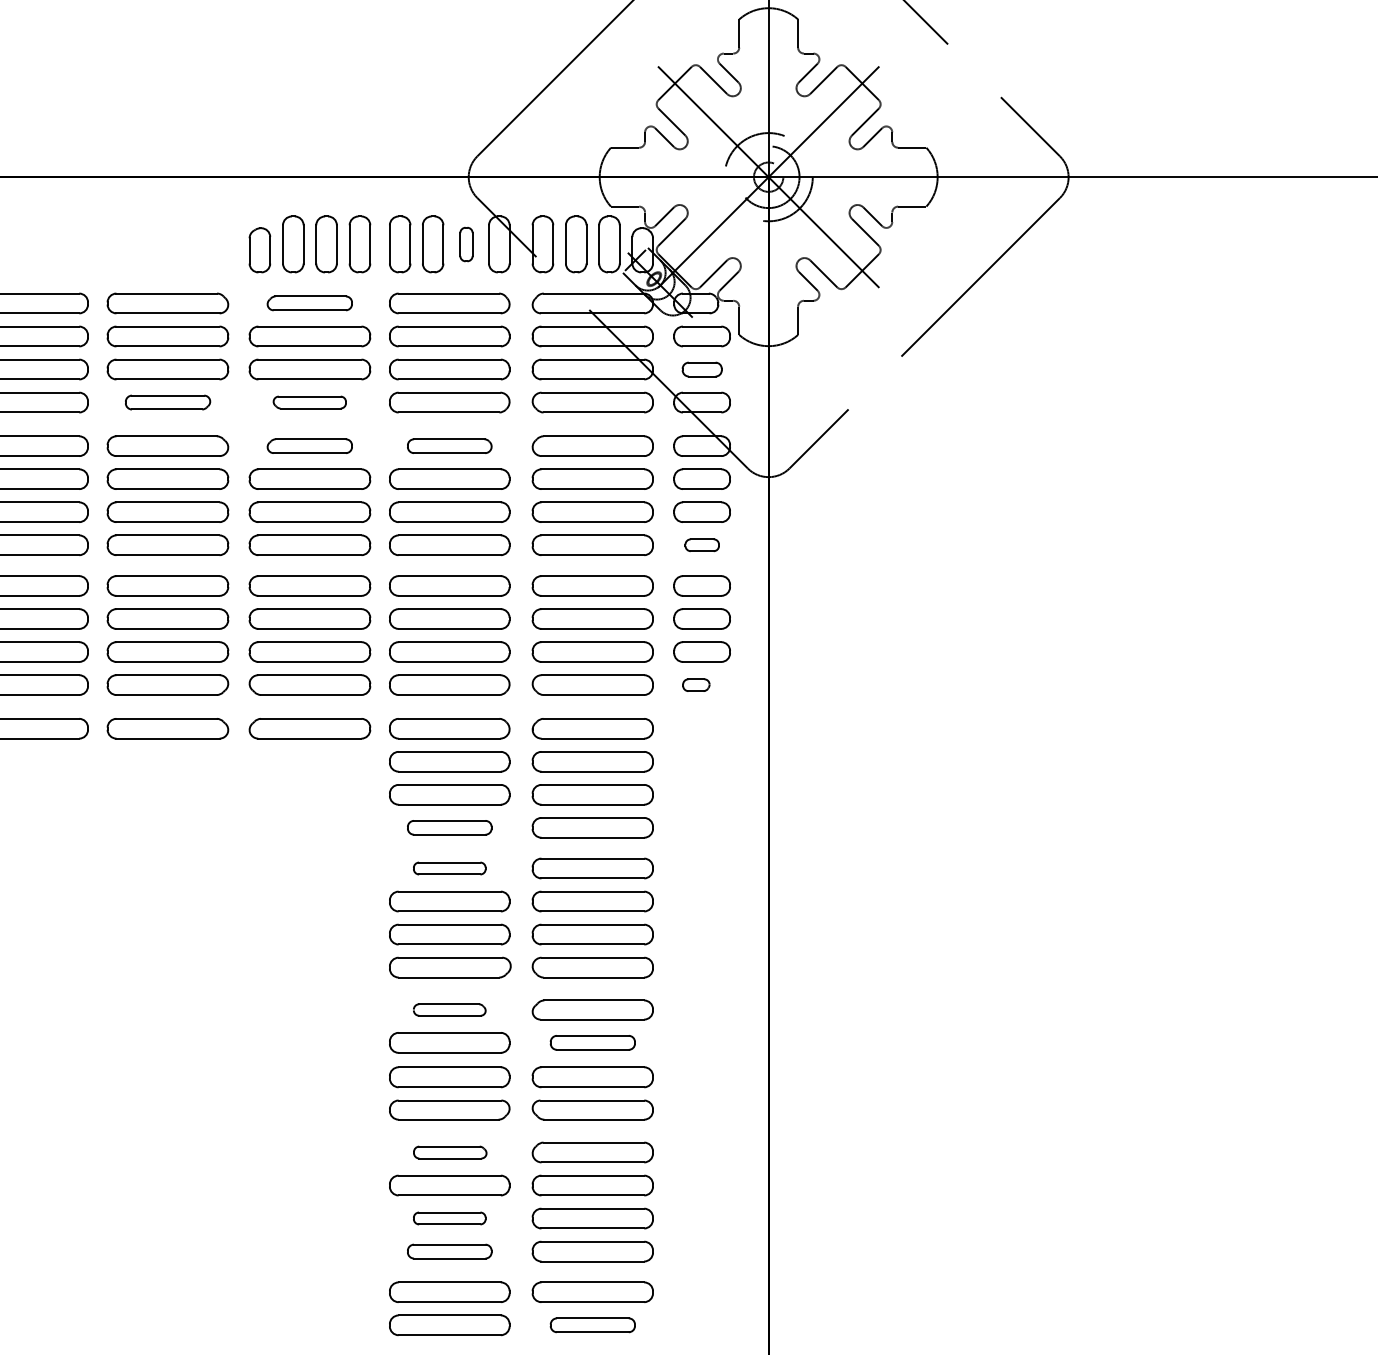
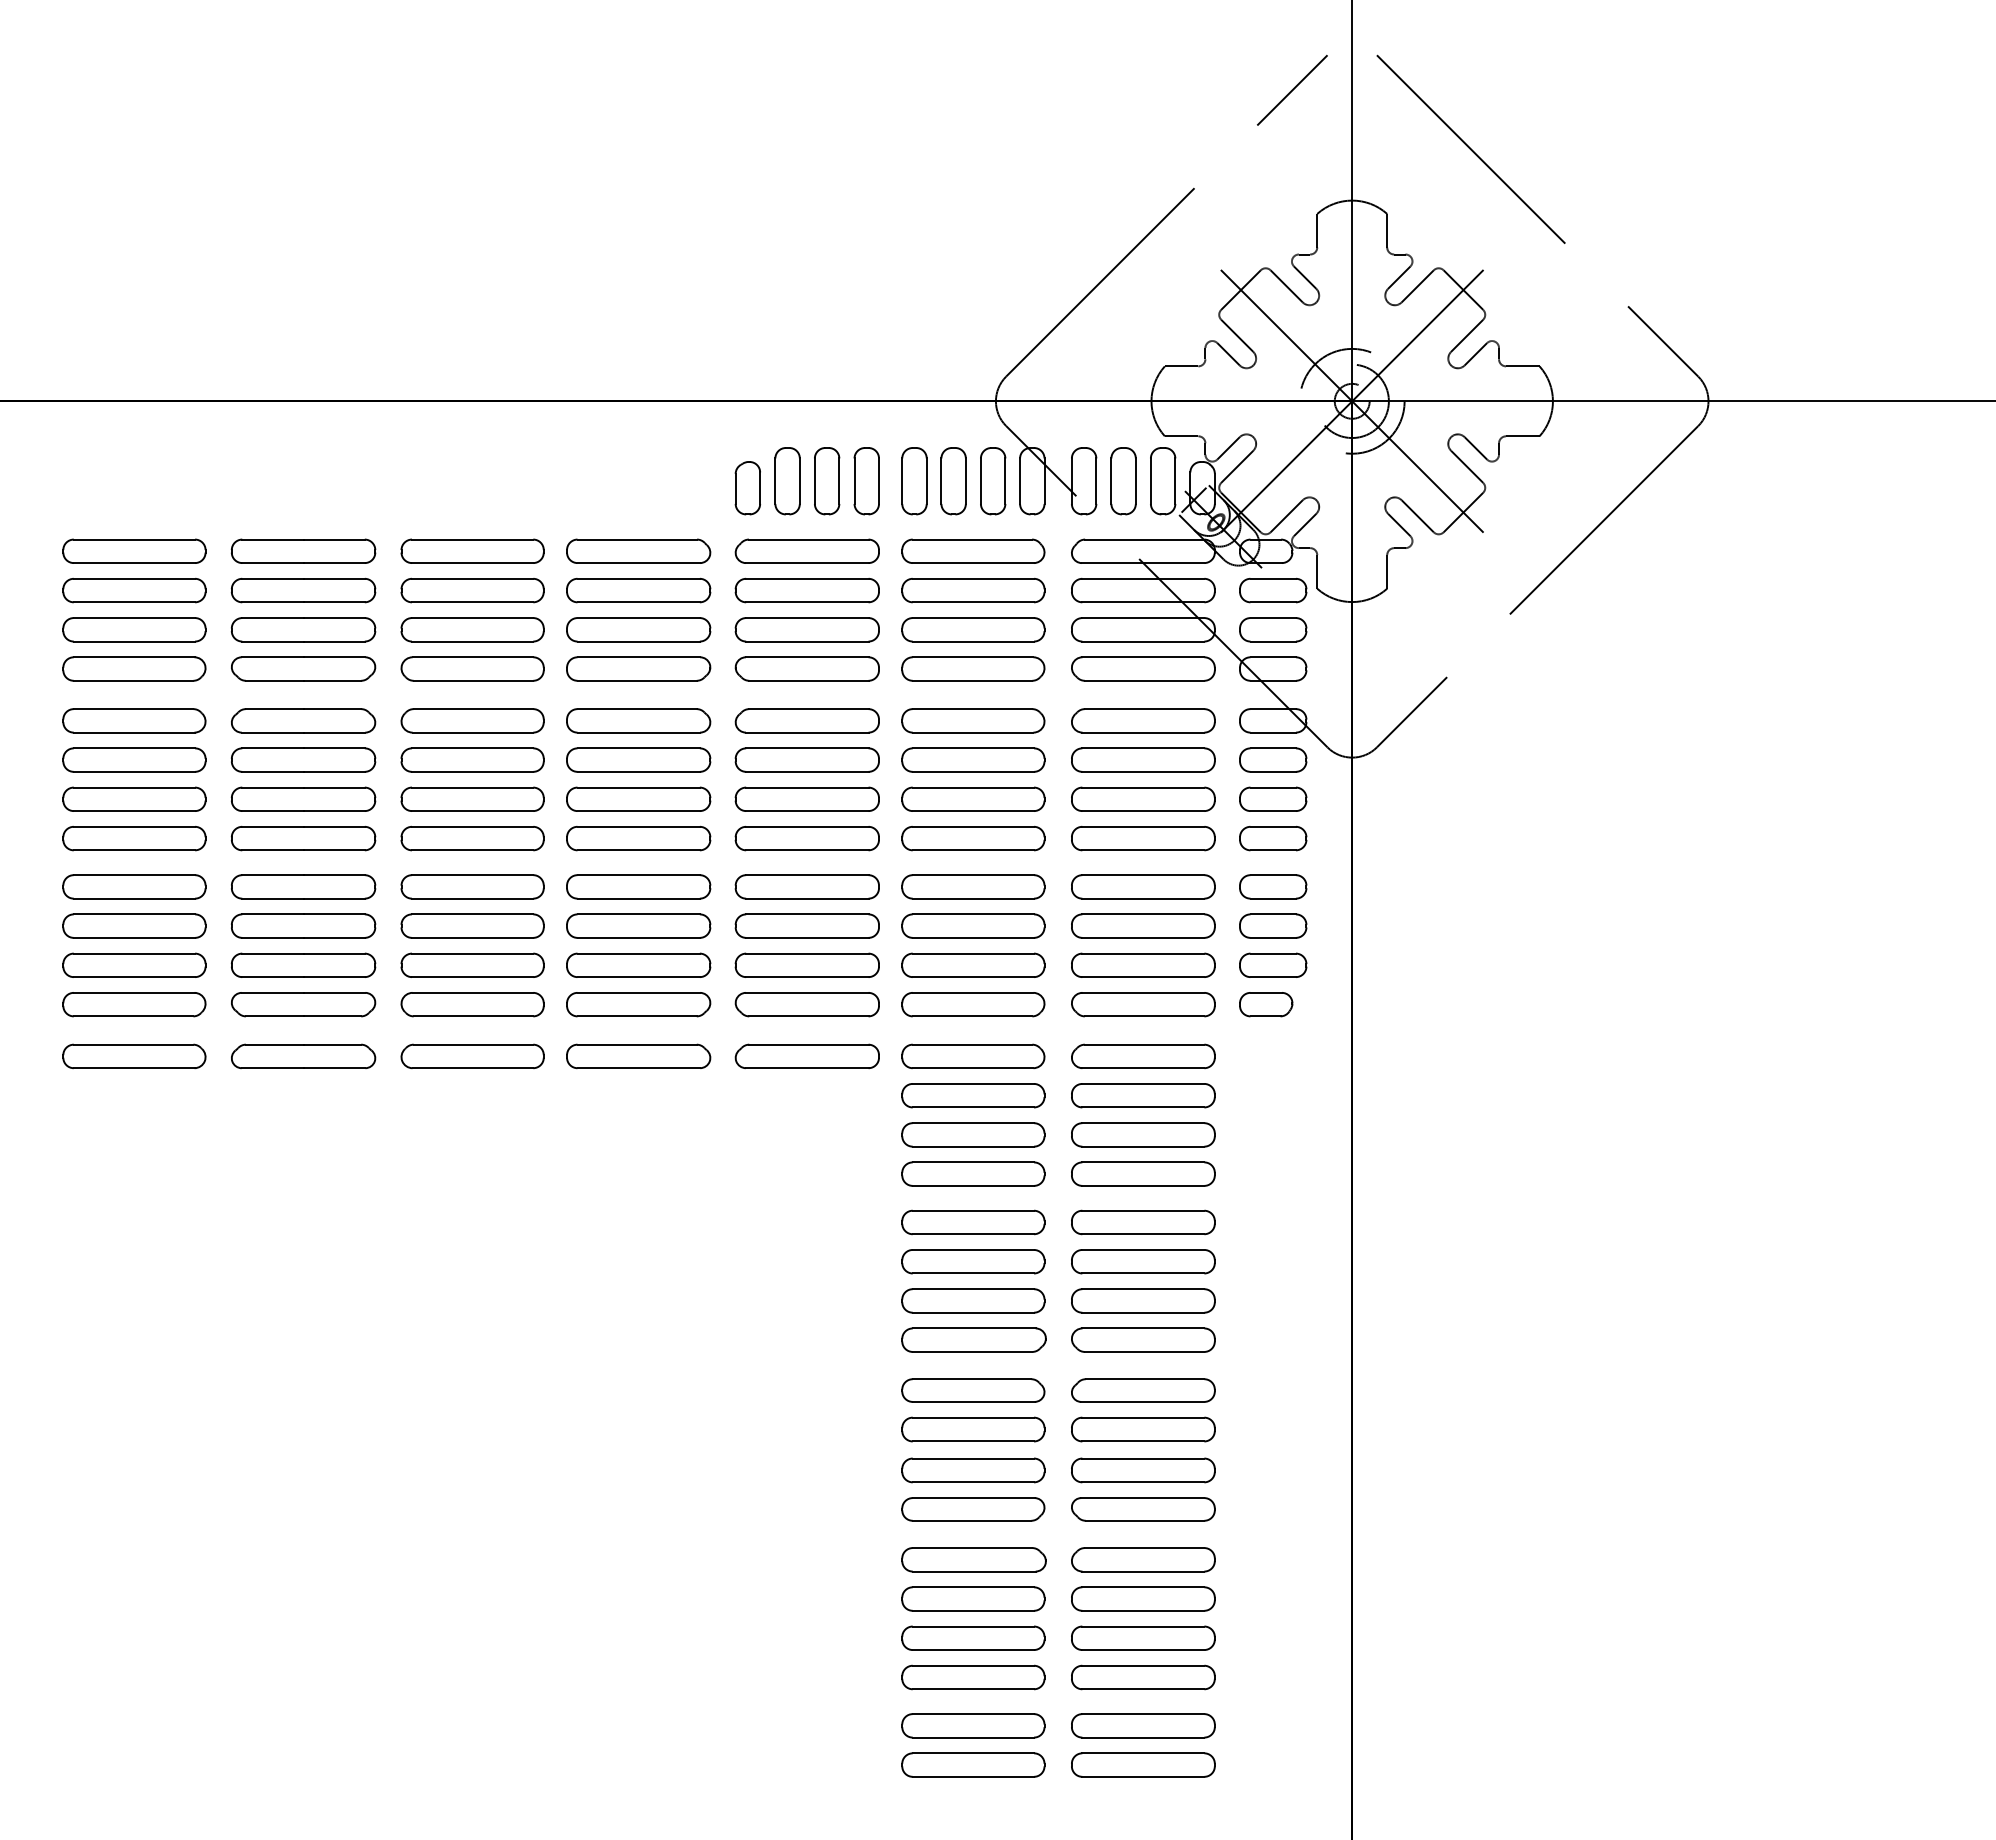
part: (466, 244) -> (993, 481), size x1.67
part: (309, 302) -> (806, 550), size x1.43
part: (702, 369) -> (1273, 629), size x1.43
part: (167, 402) -> (638, 668), size x1.43
part: (309, 402) -> (806, 668), size x1.67
part: (309, 445) -> (806, 720), size x1.43
part: (449, 445) -> (973, 720), size x1.43
part: (702, 545) -> (1273, 838), size x1.67
part: (696, 685) -> (1266, 1004), size x1.67
part: (449, 827) -> (973, 1173), size x1.43
part: (449, 868) -> (973, 1222), size x1.67
part: (449, 1009) -> (973, 1390), size x1.67
part: (592, 1042) -> (1143, 1429), size x1.43
part: (449, 1152) -> (973, 1559), size x1.67
part: (449, 1217) -> (973, 1637), size x1.67
part: (449, 1251) -> (973, 1677), size x1.43
part: (592, 1324) -> (1143, 1764), size x1.43

